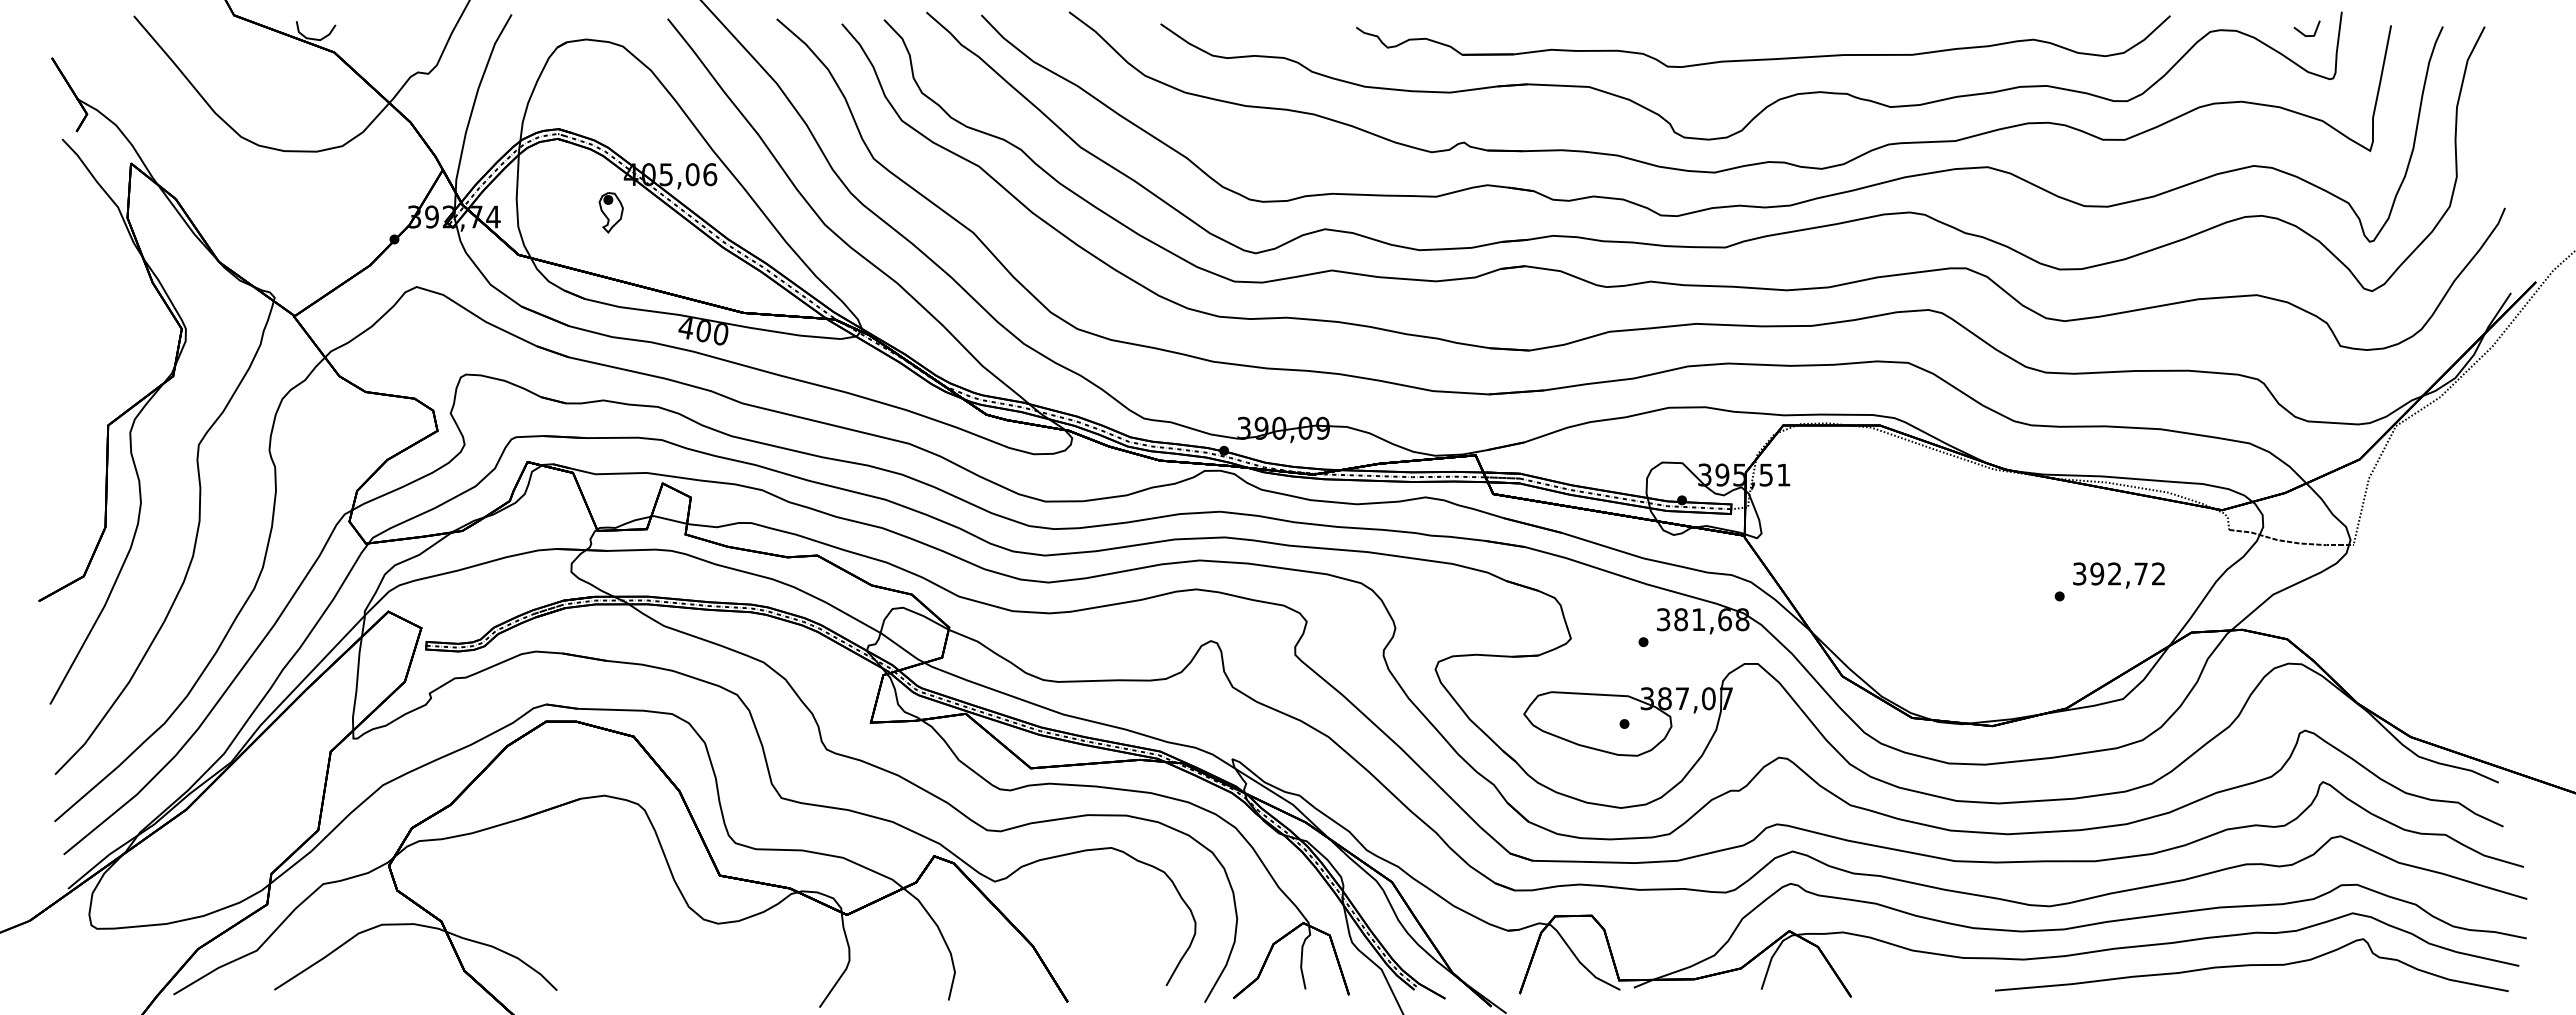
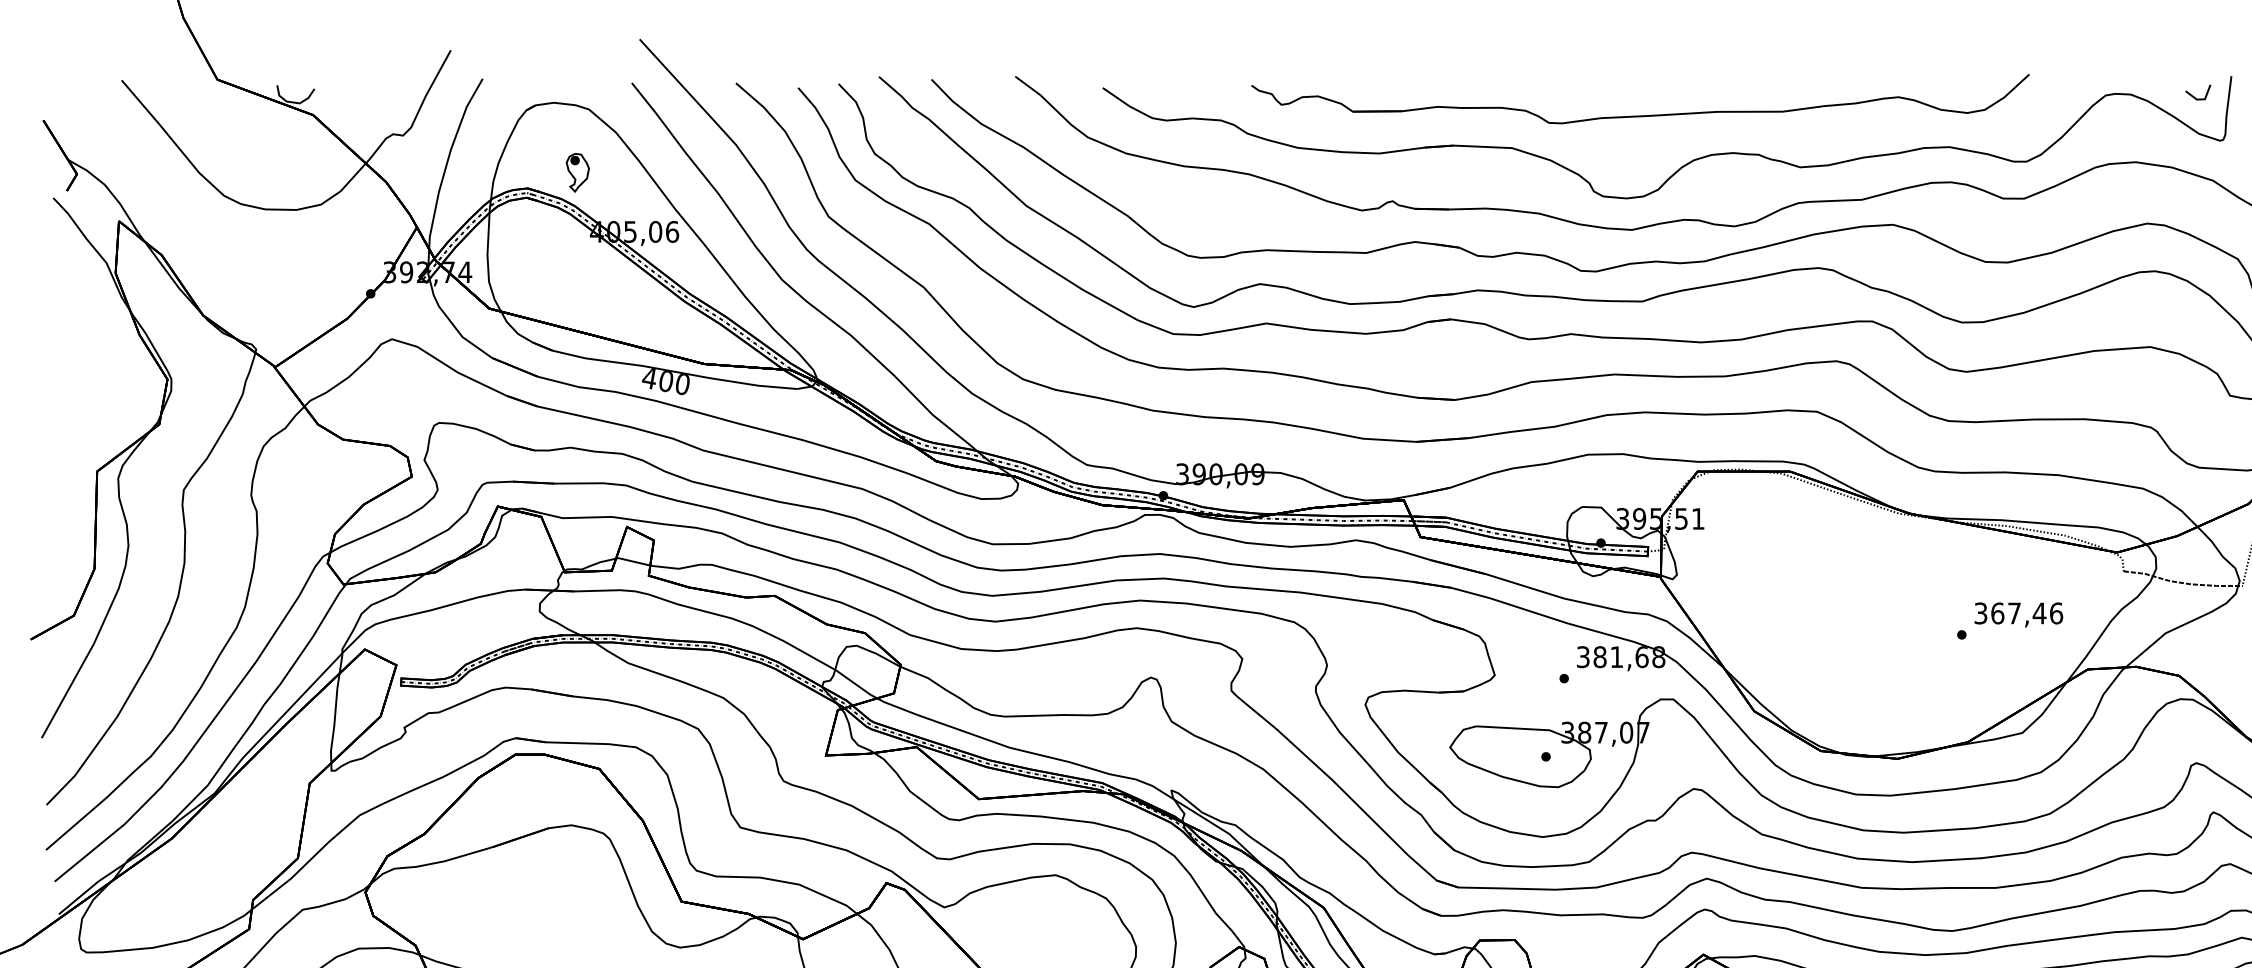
part: (1763, 58) -> (1640, 115), moved
part: (610, 212) -> (577, 172), moved
text: (2127, 573) -> (2026, 613), 392,72 -> 367,46

